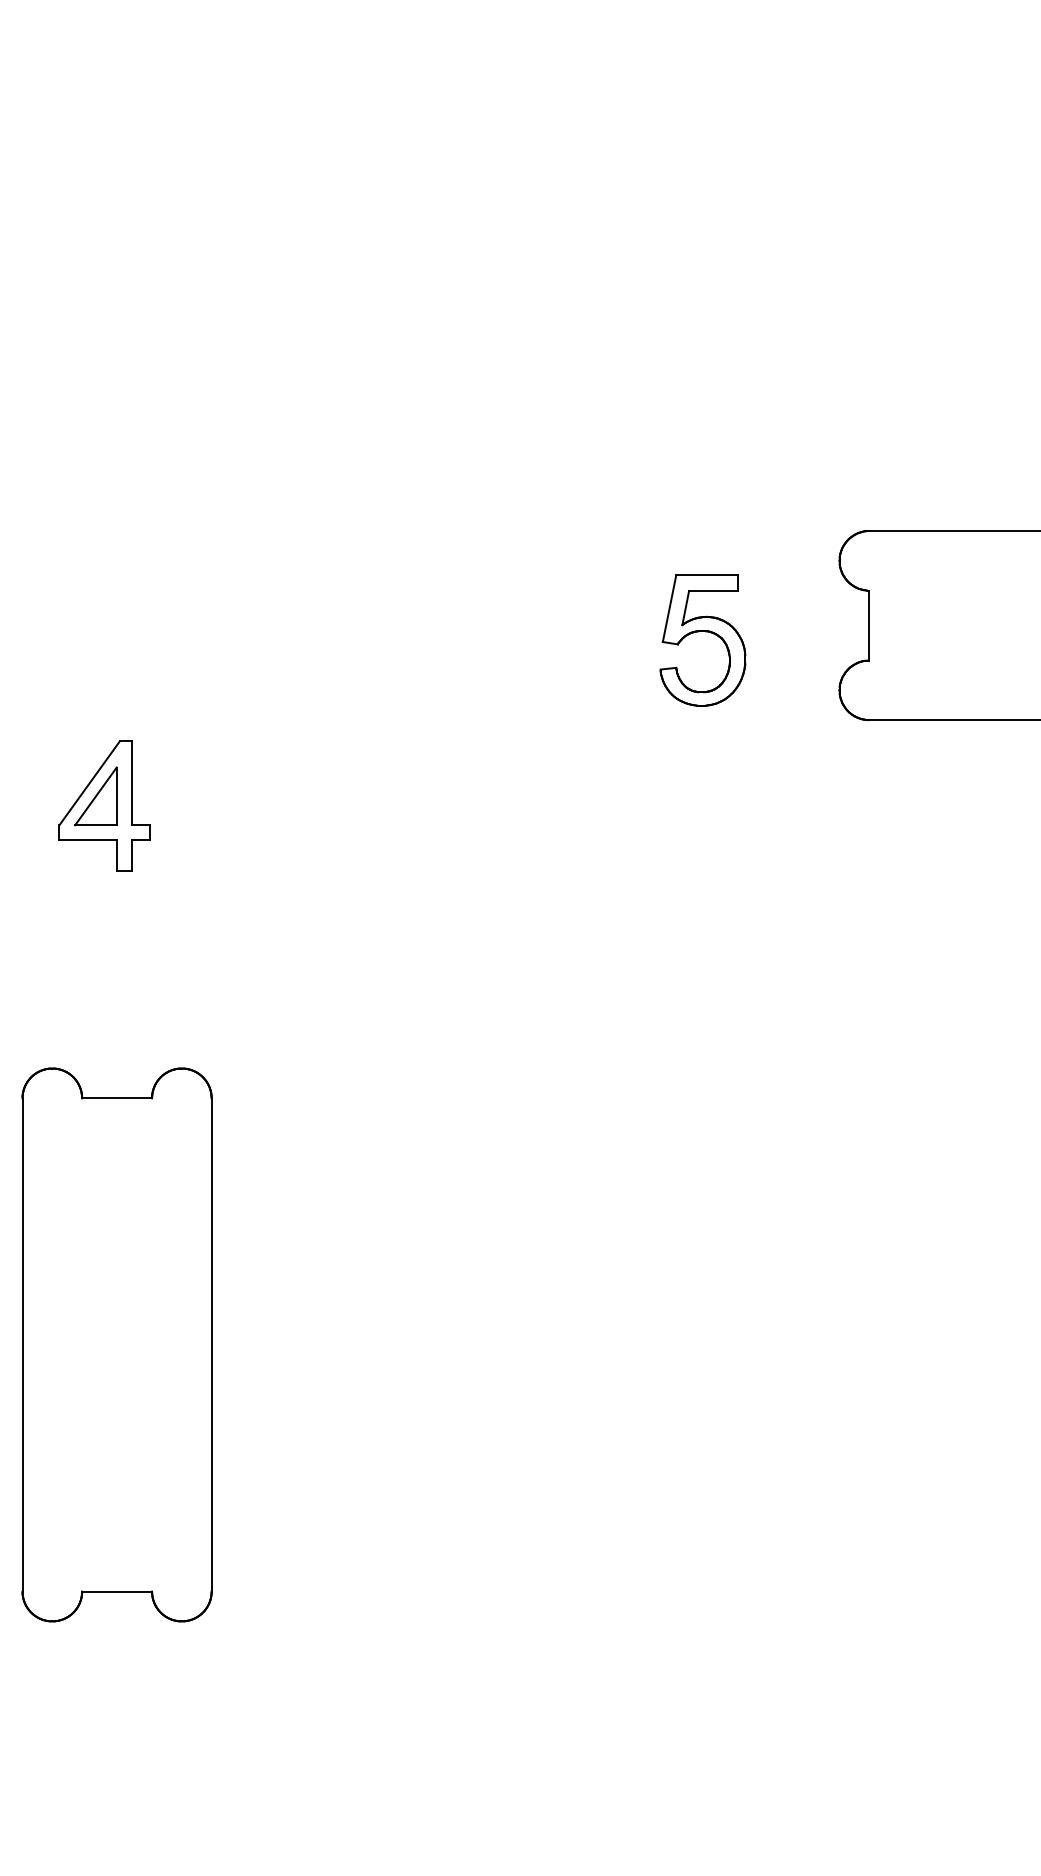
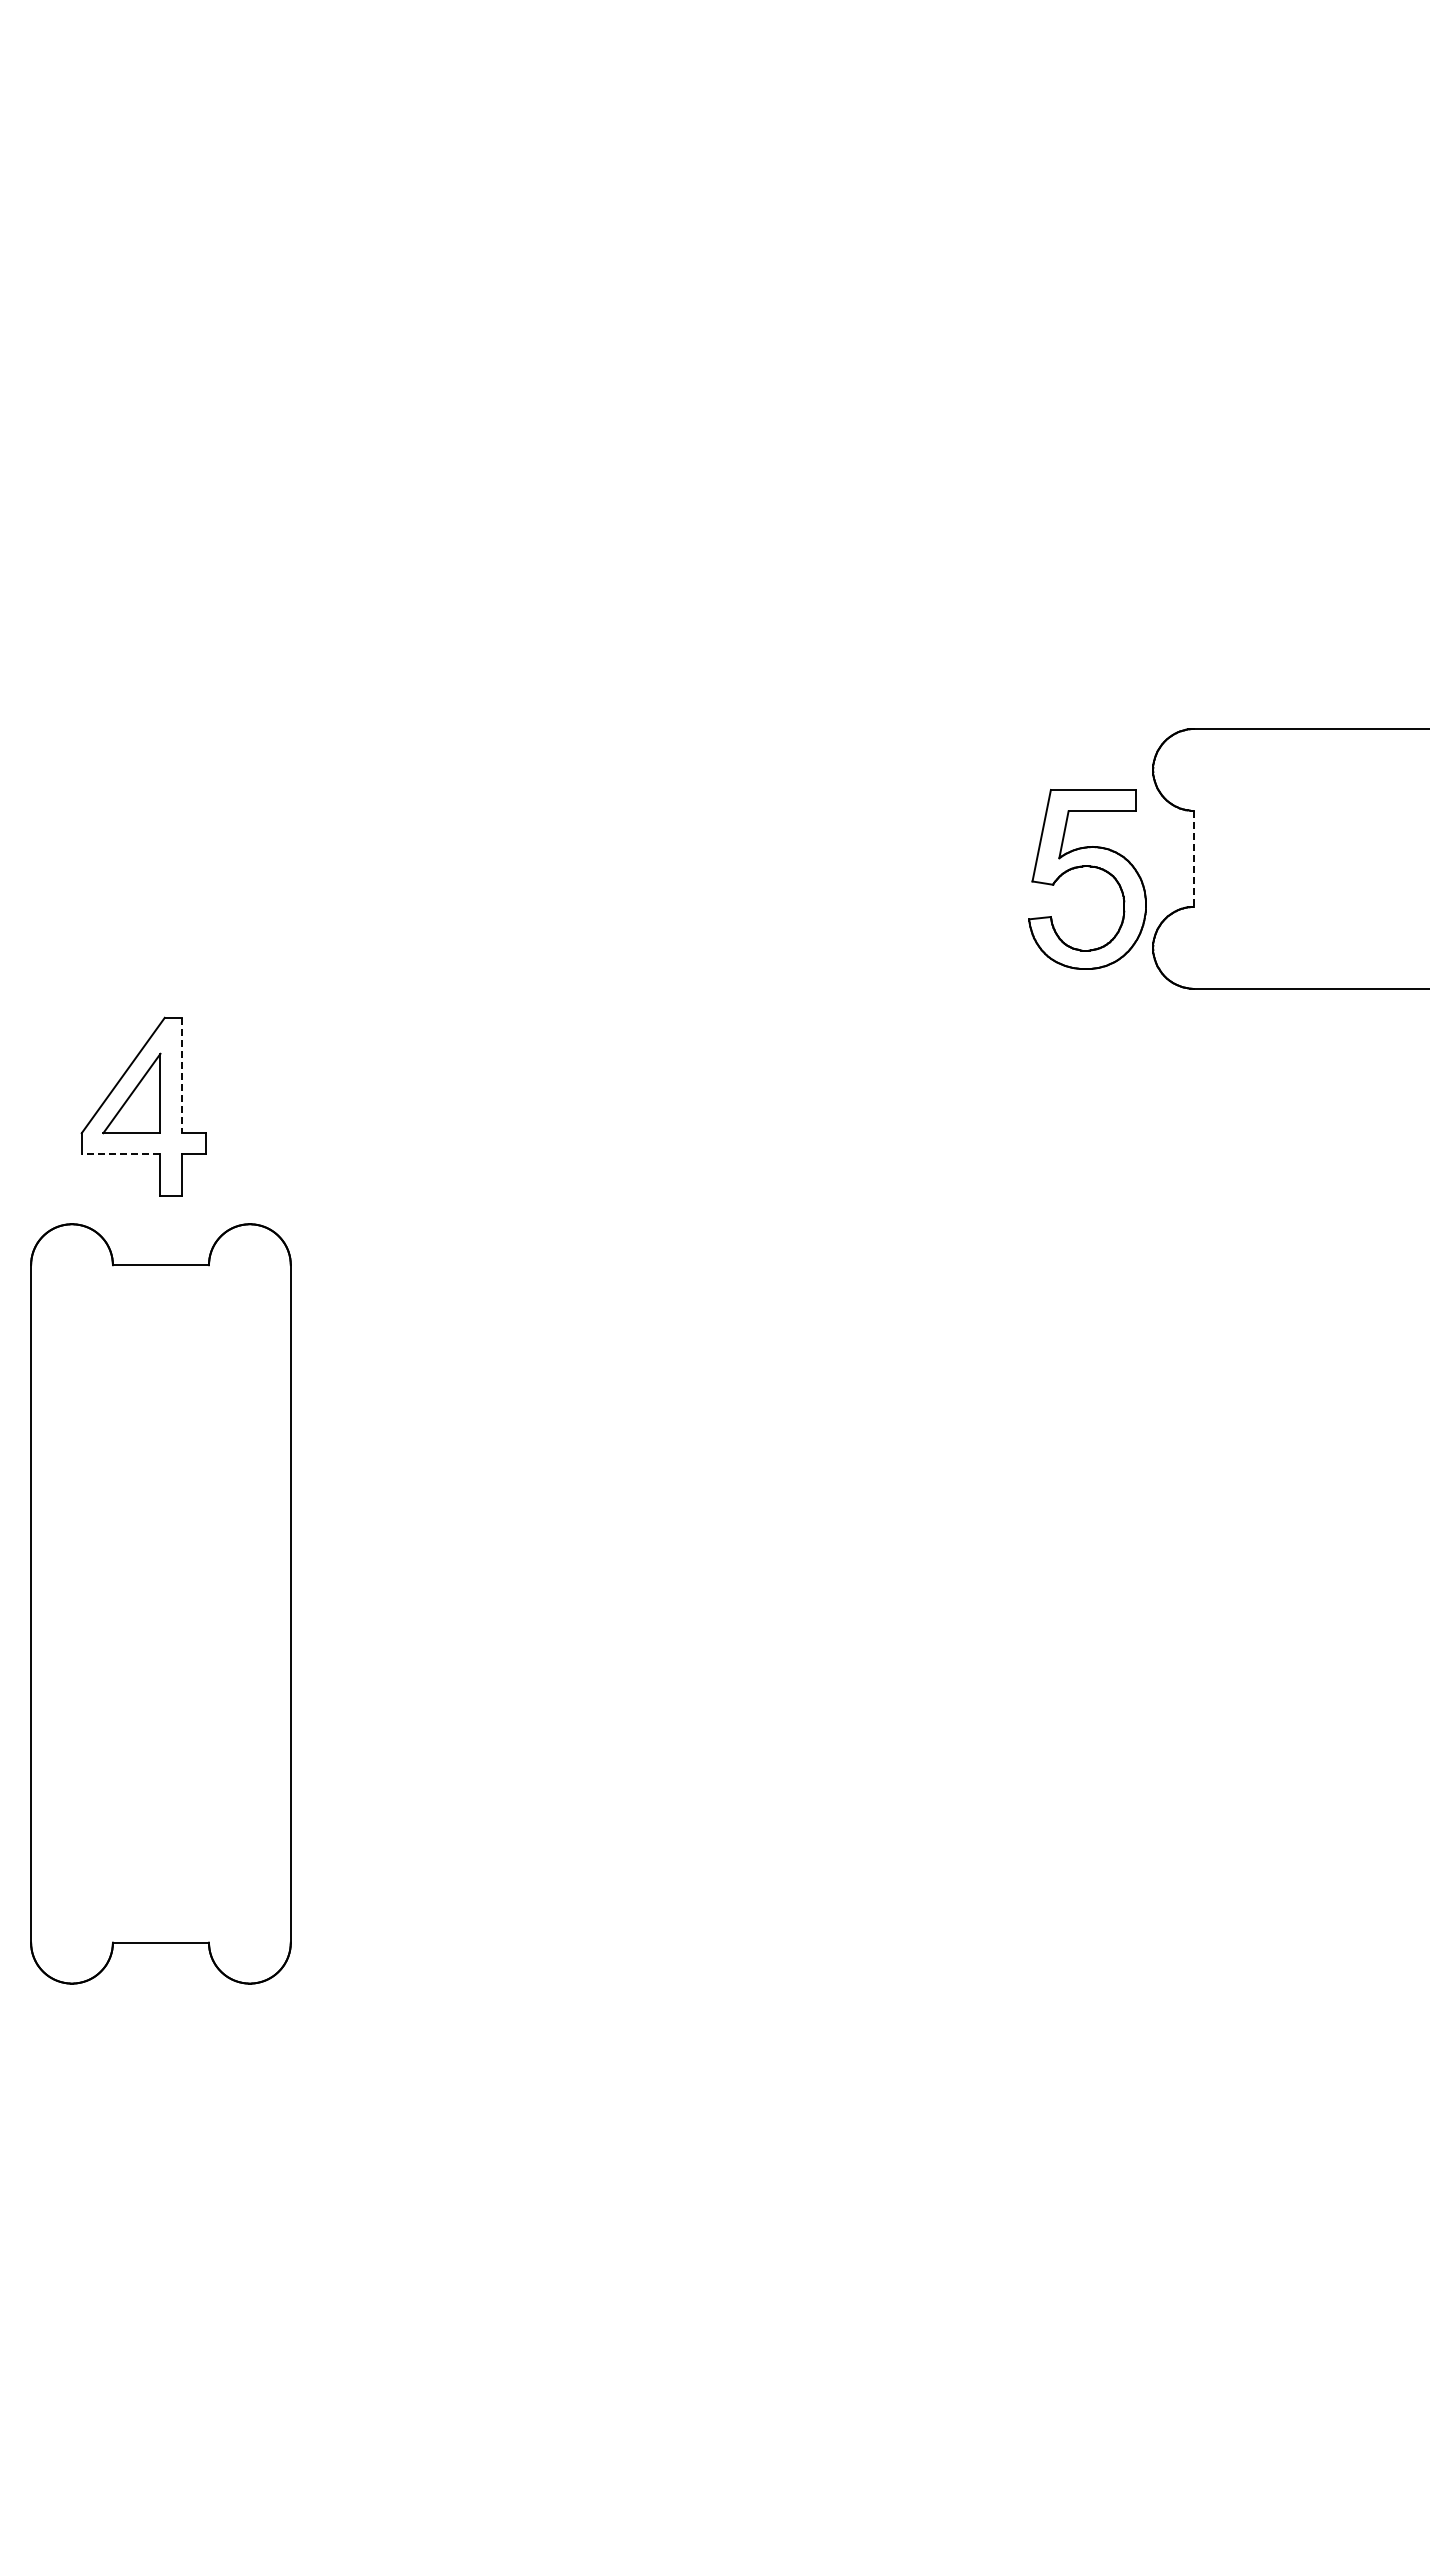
line: (869, 626) -> (1194, 859), solid -> dashed
part: (703, 631) -> (1088, 867), moved
line: (132, 783) -> (182, 1075), solid -> dashed
line: (87, 840) -> (120, 1153), solid -> dashed
part: (116, 1344) -> (160, 1603), moved

